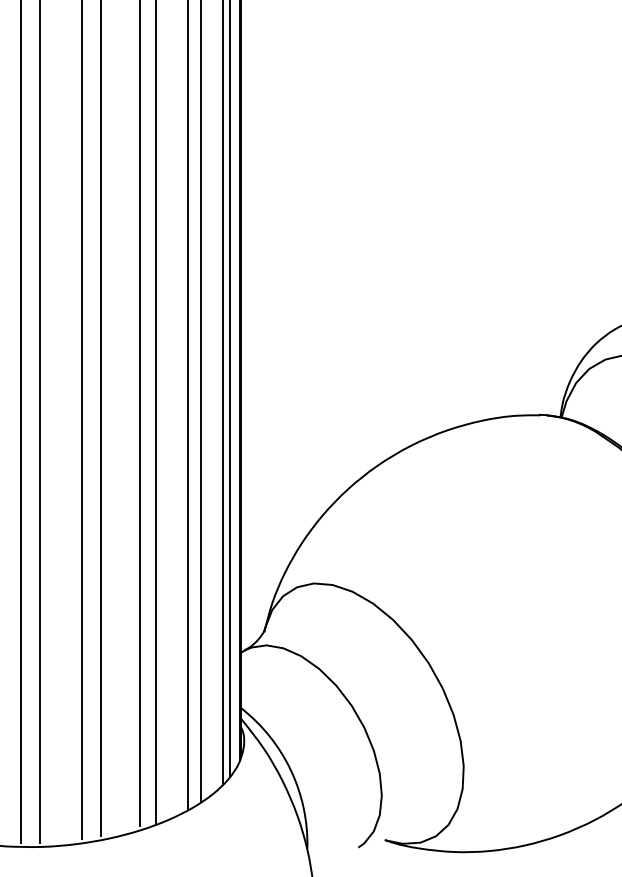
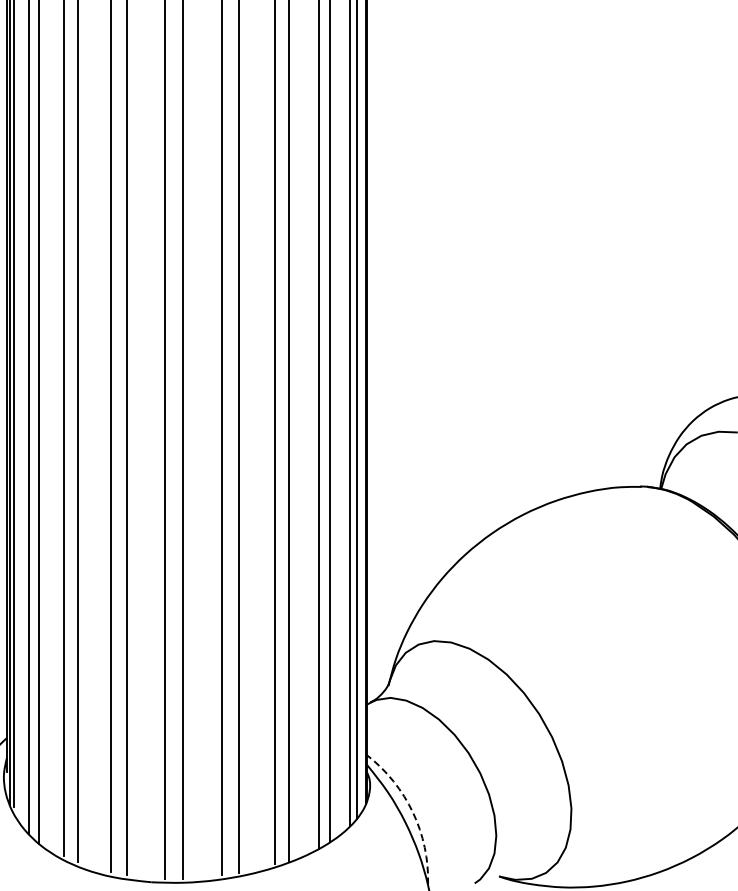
arc: (291, 770) -> (413, 812), solid -> dashed

